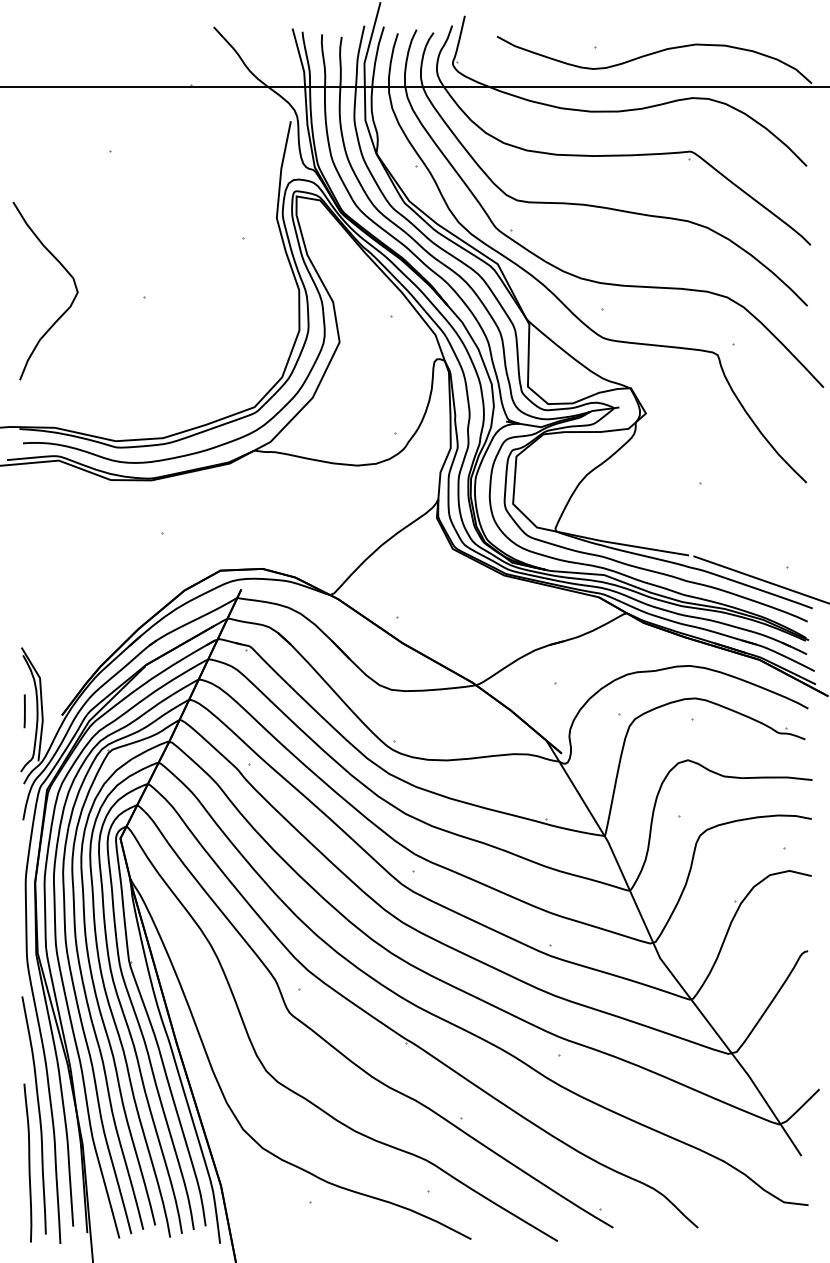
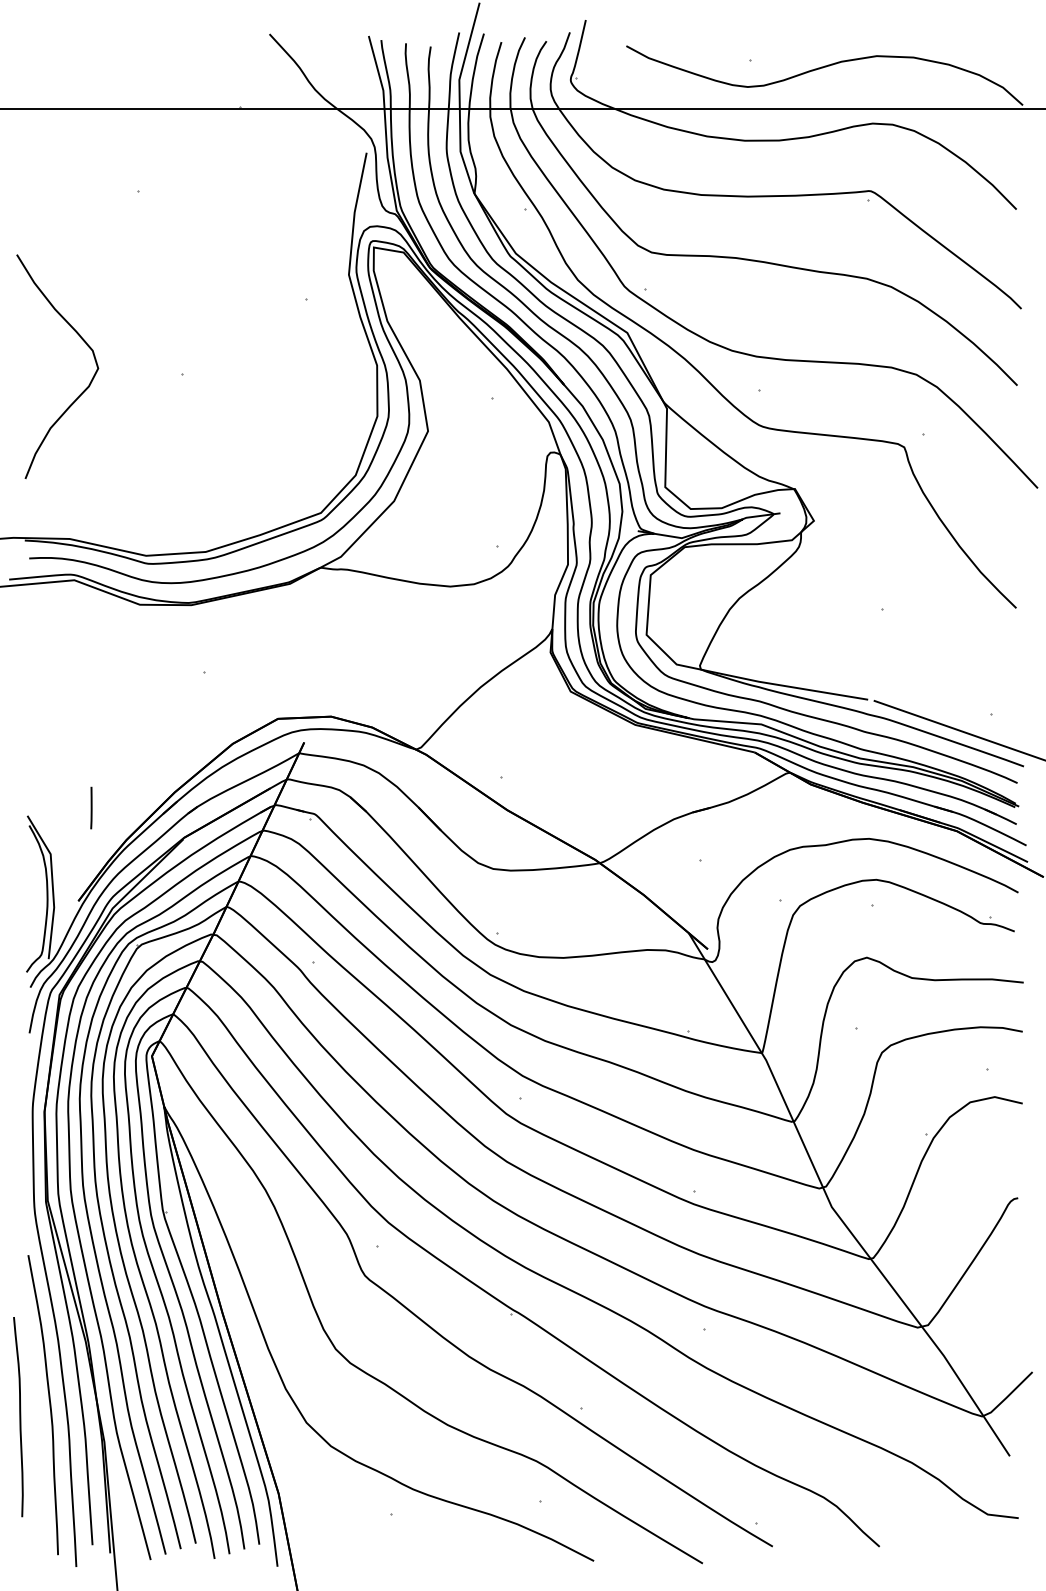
line: (24, 710) -> (91, 807), moved
curve: (28, 1163) -> (19, 1417), moved

